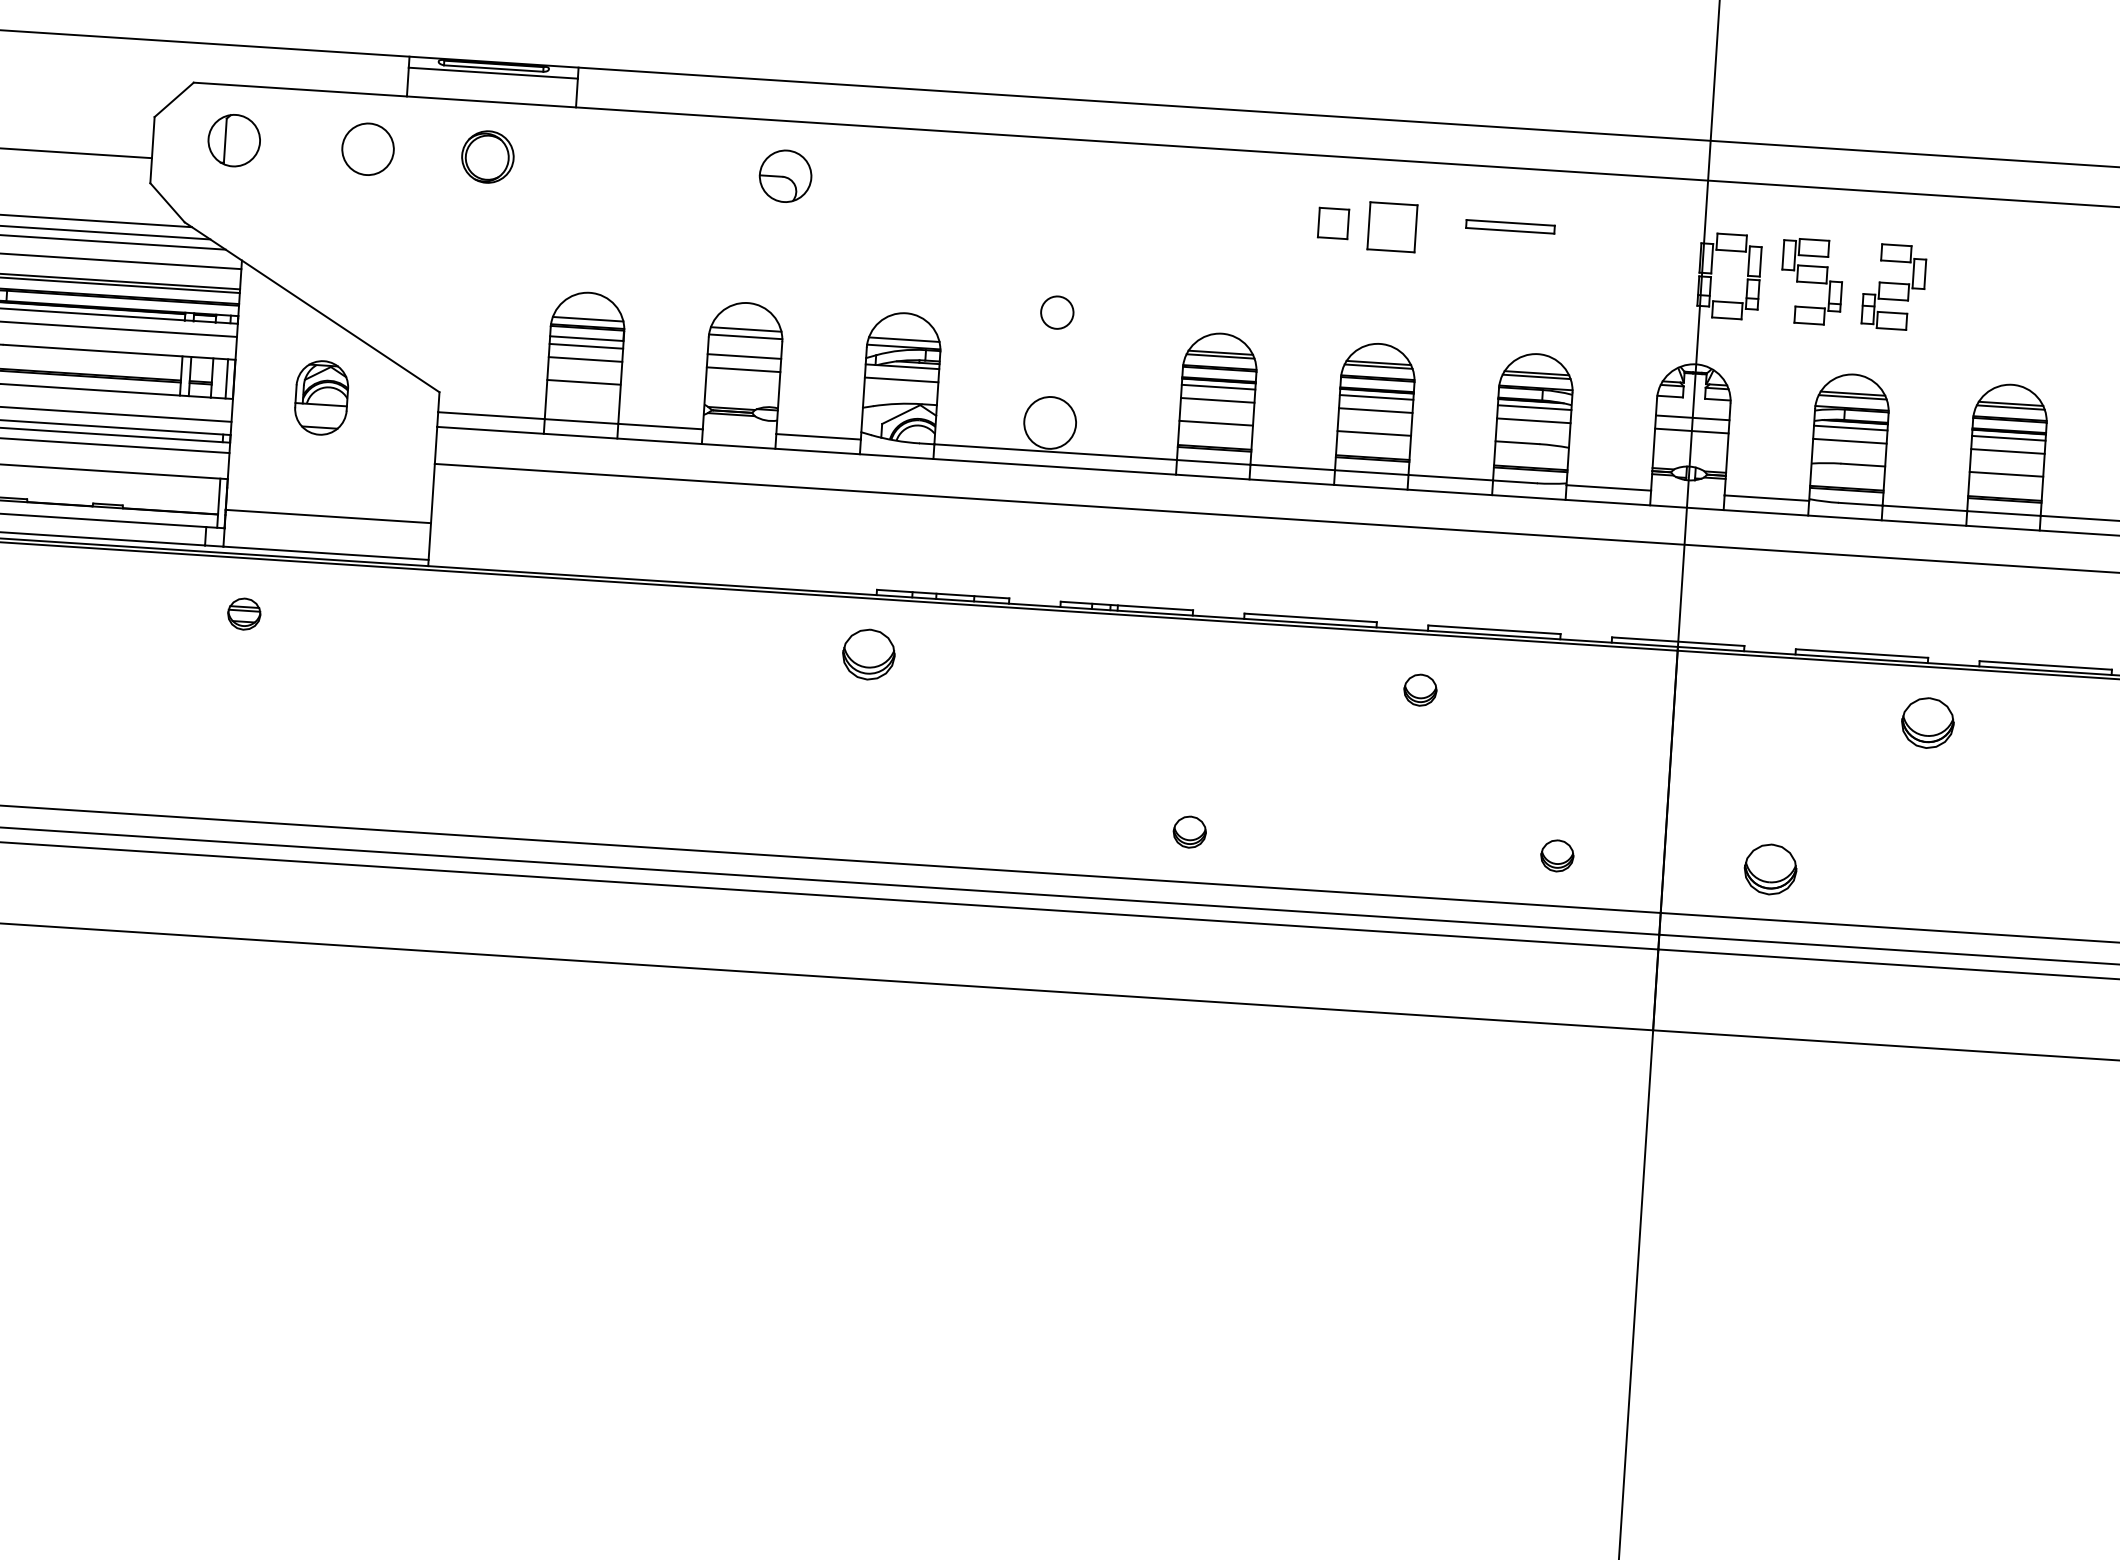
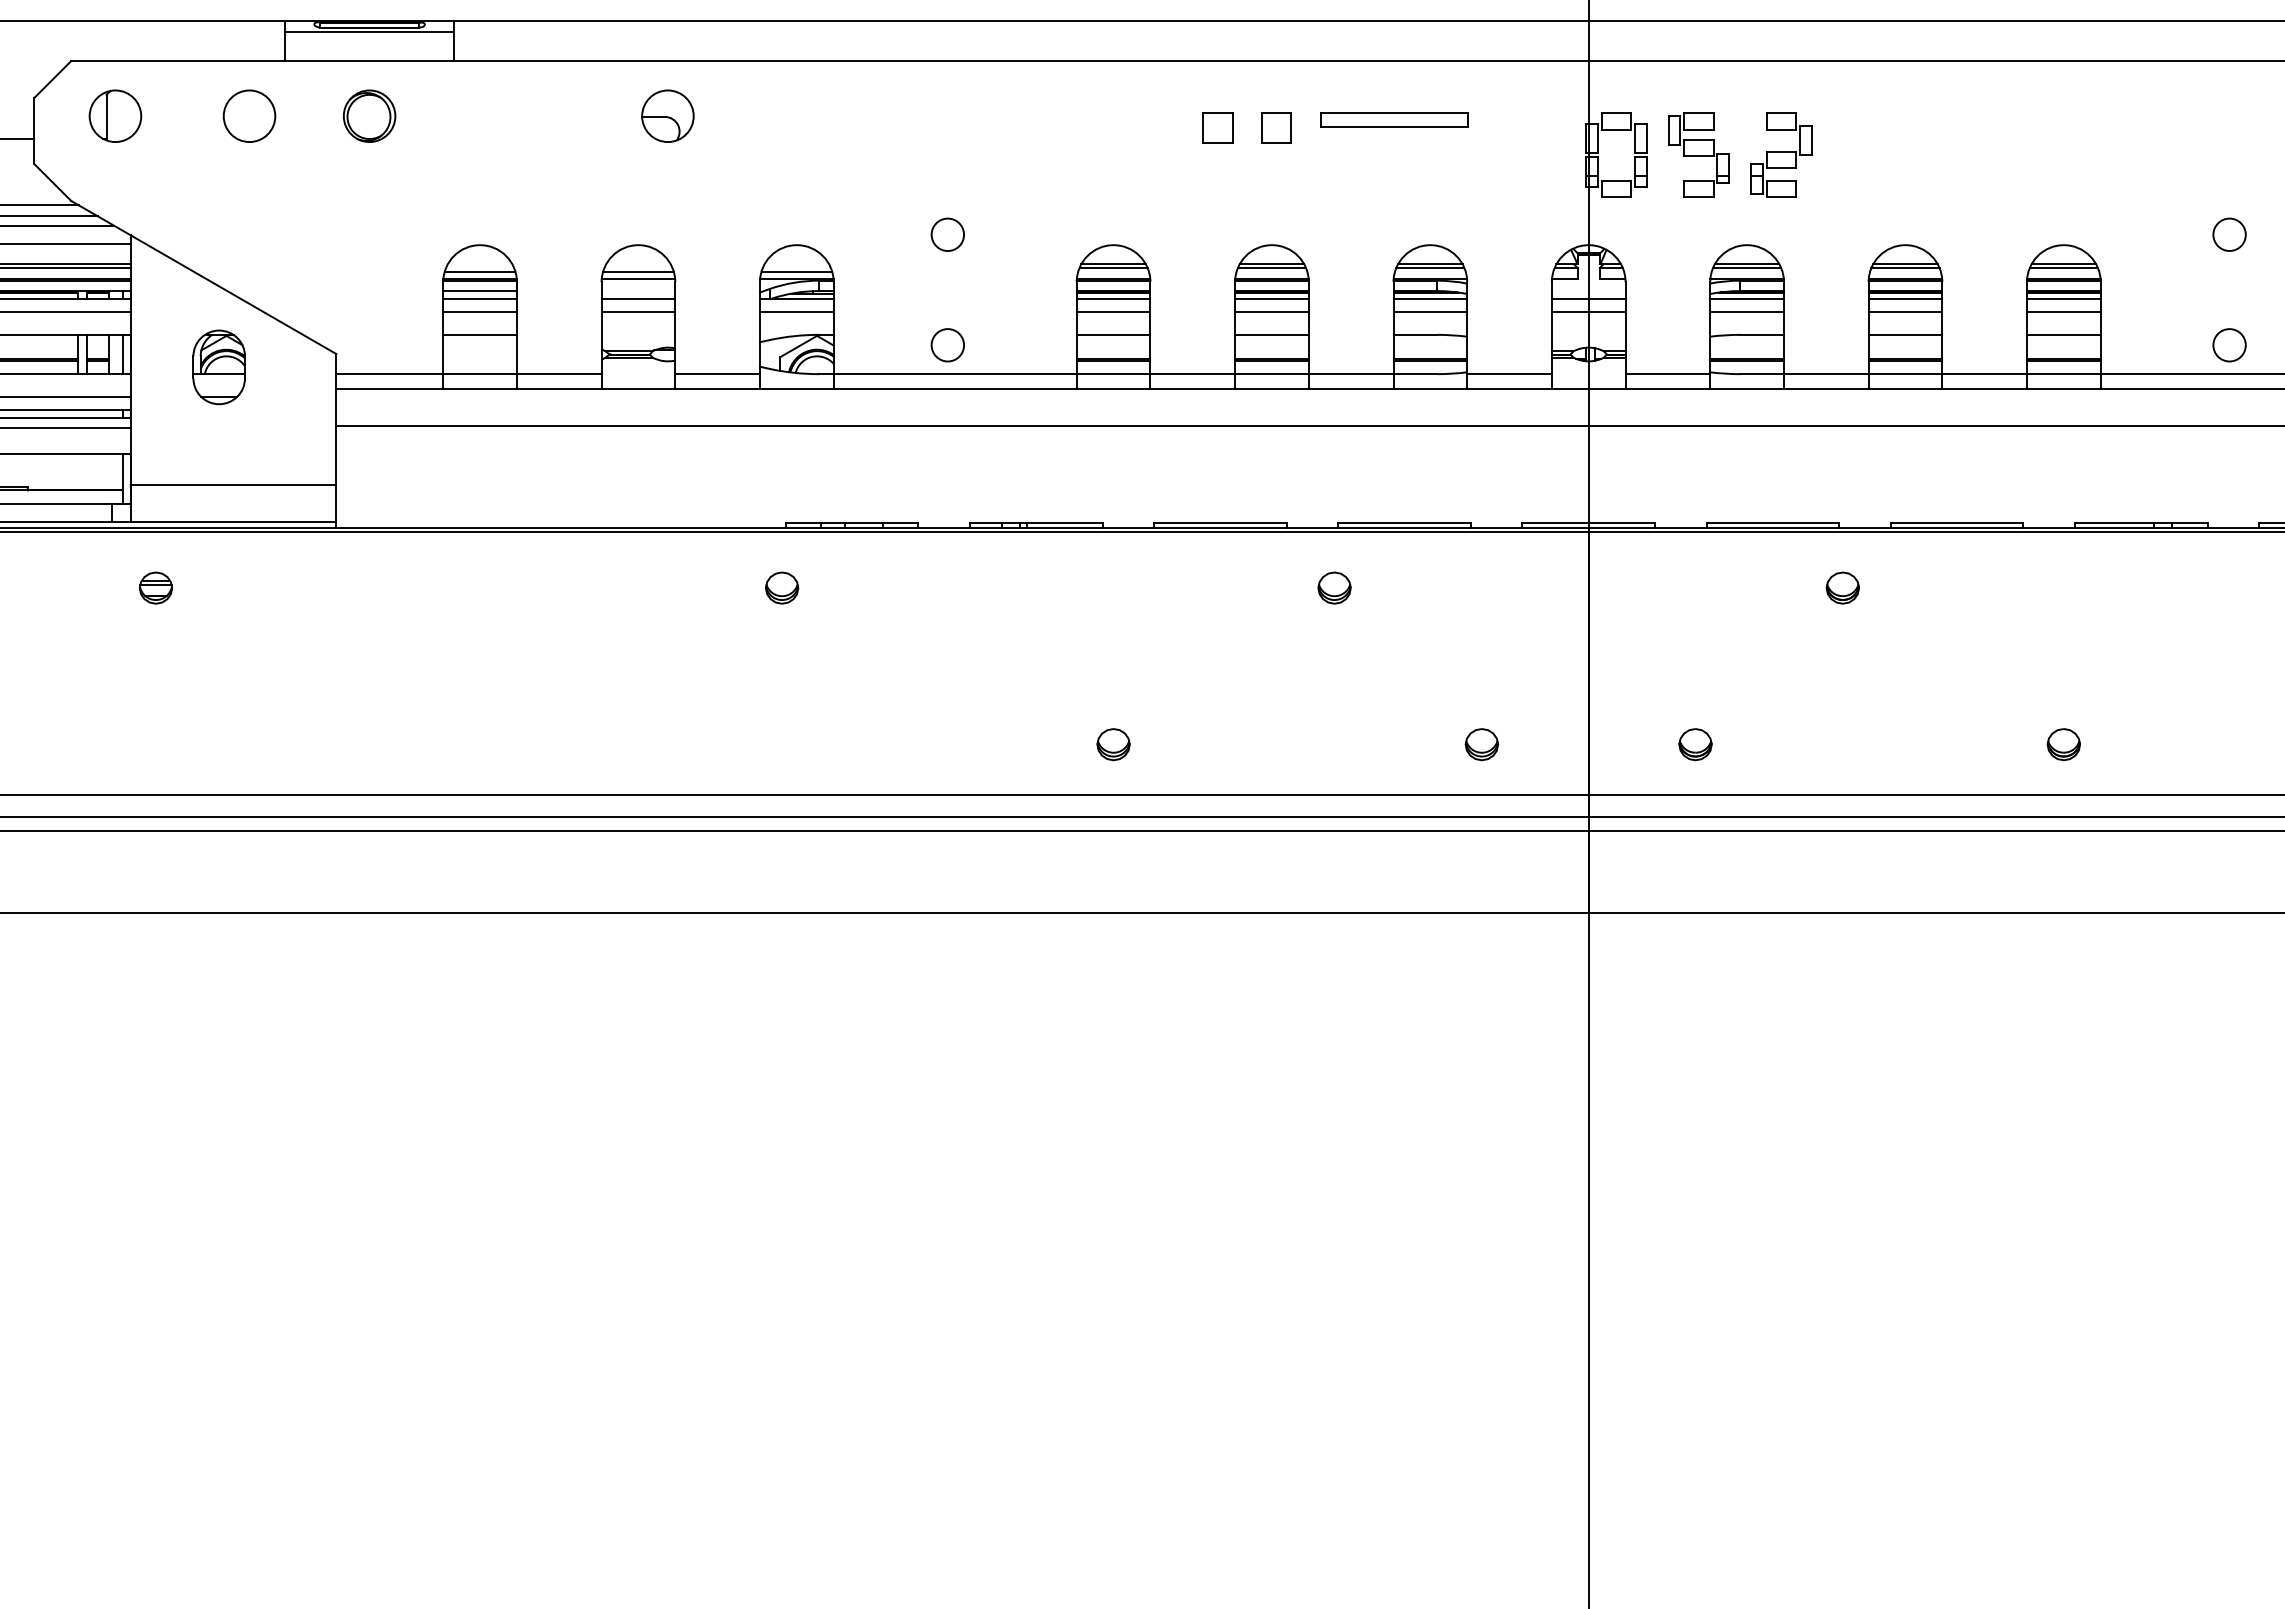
part: (1392, 226) -> (1276, 127), size x0.62
part: (1510, 226) -> (1394, 119), size x1.67
circle: (1049, 423) -> (947, 345), size x0.62
part: (869, 653) -> (782, 587), size x0.62
part: (1927, 722) -> (1842, 587), size x0.62
part: (1770, 869) -> (1695, 744), size x0.62

